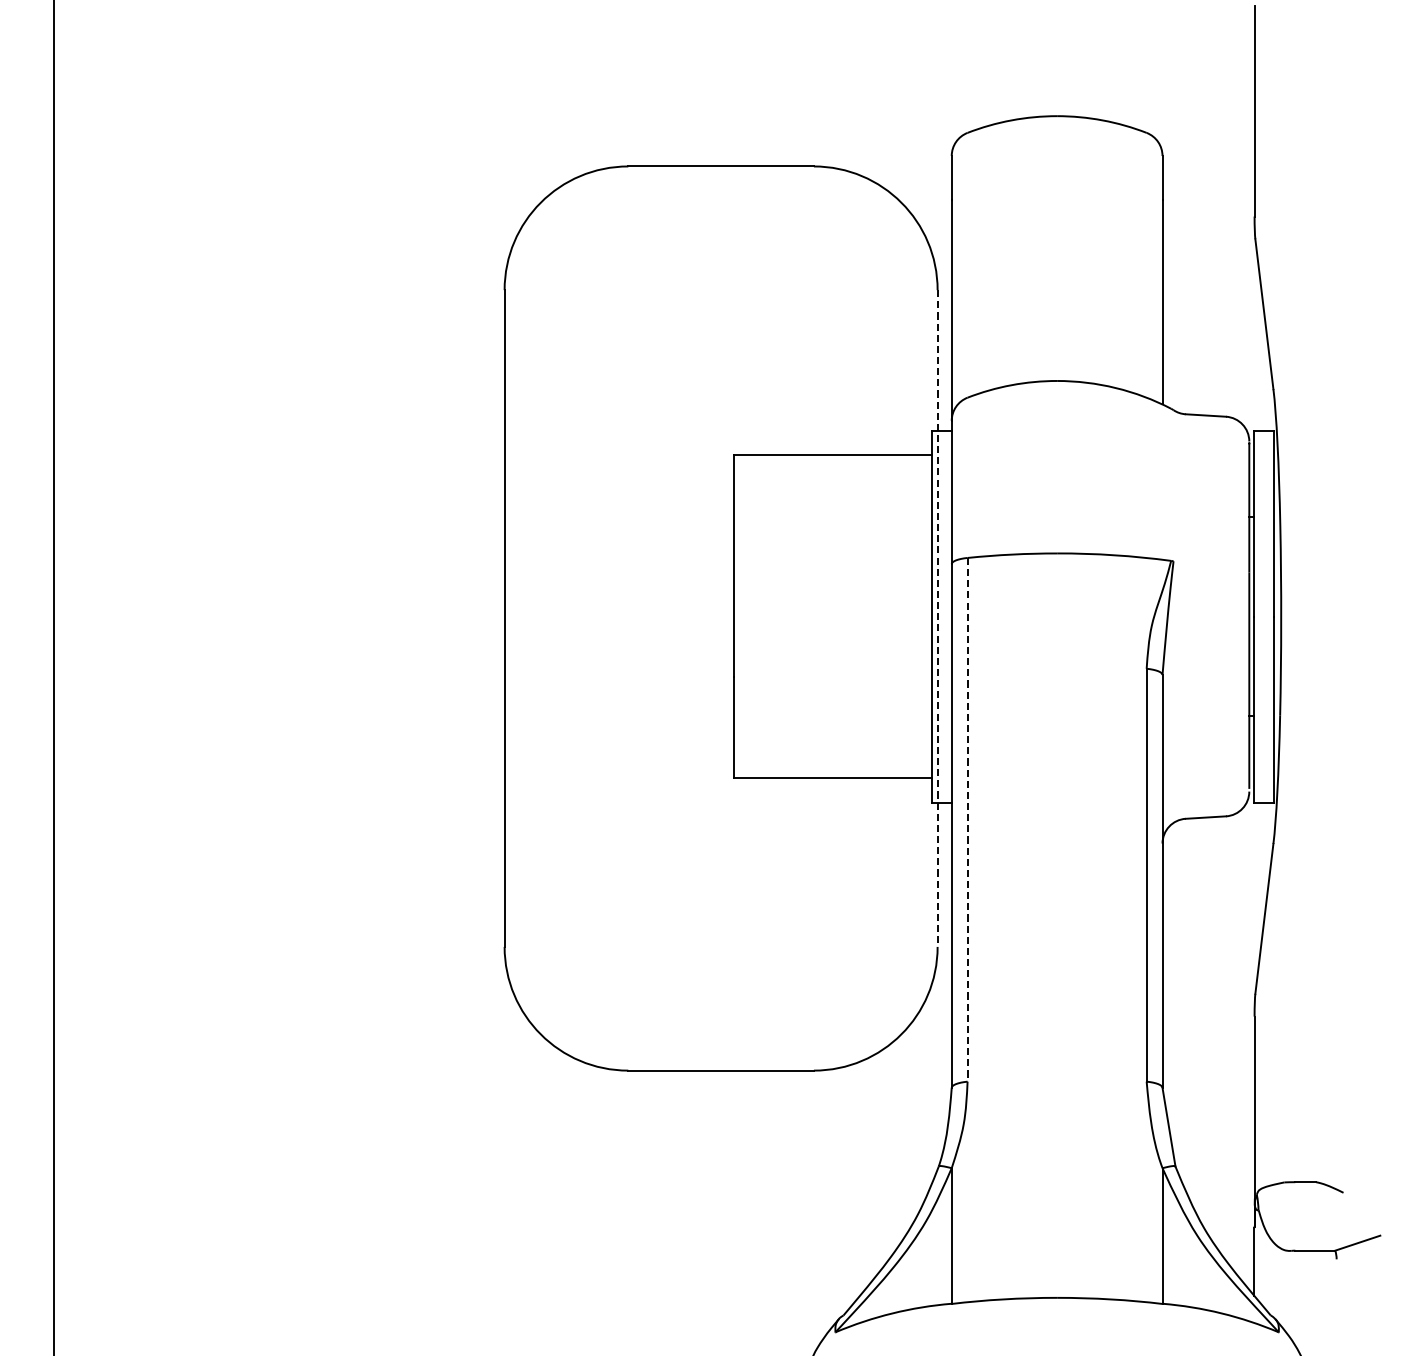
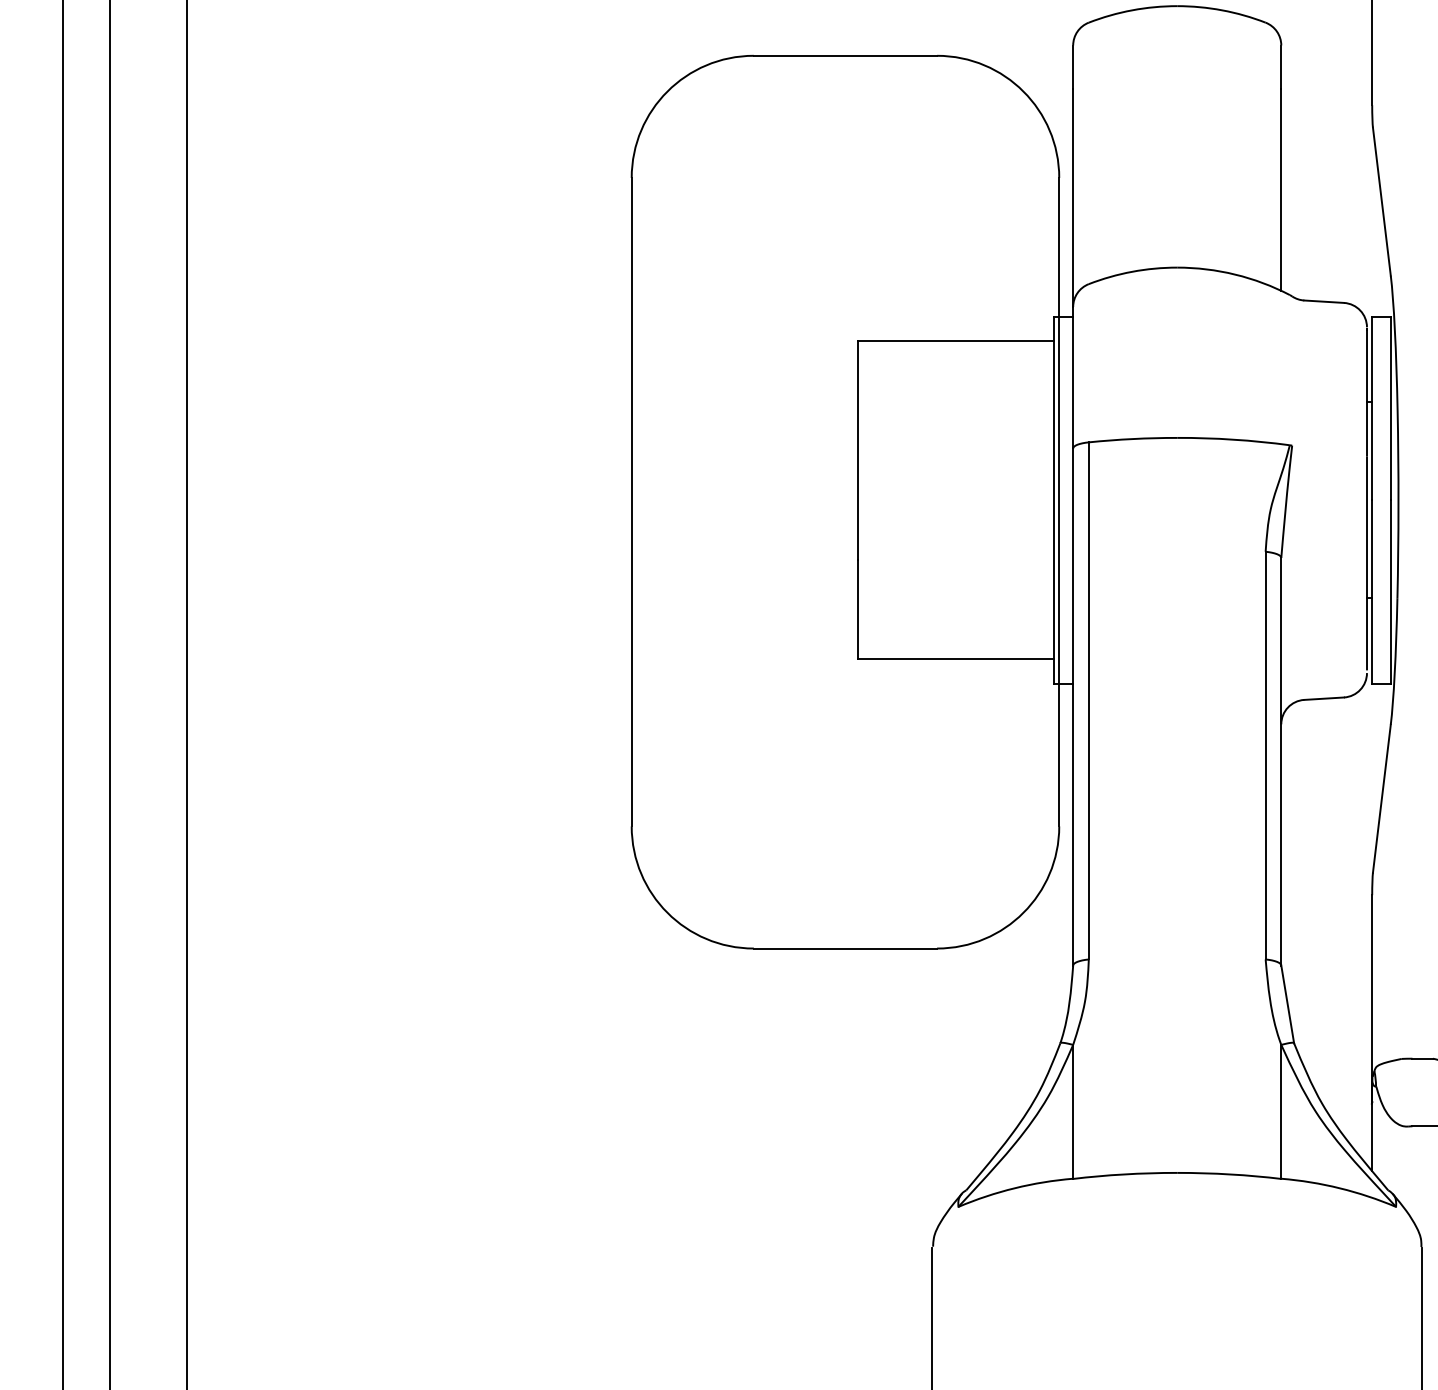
line: (937, 618) -> (1059, 502), dashed -> solid
line: (967, 819) -> (1088, 700), dashed -> solid

